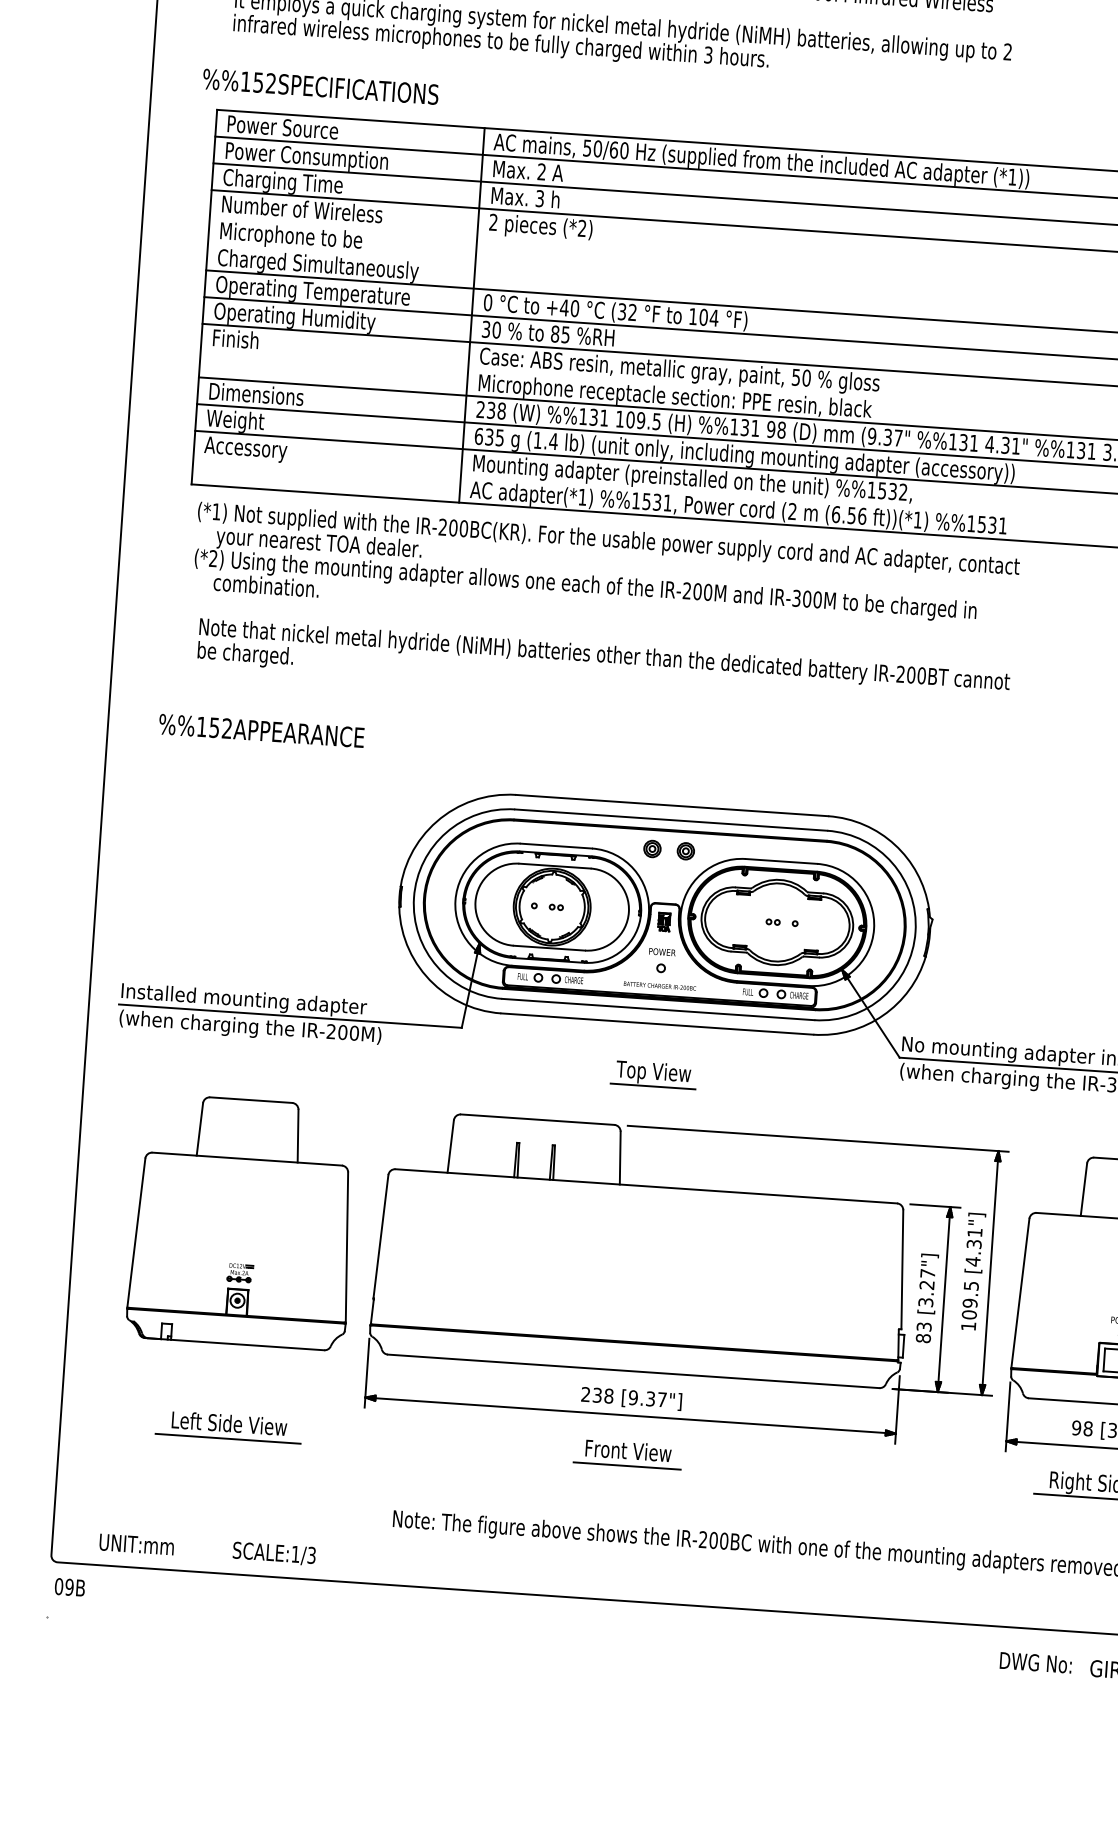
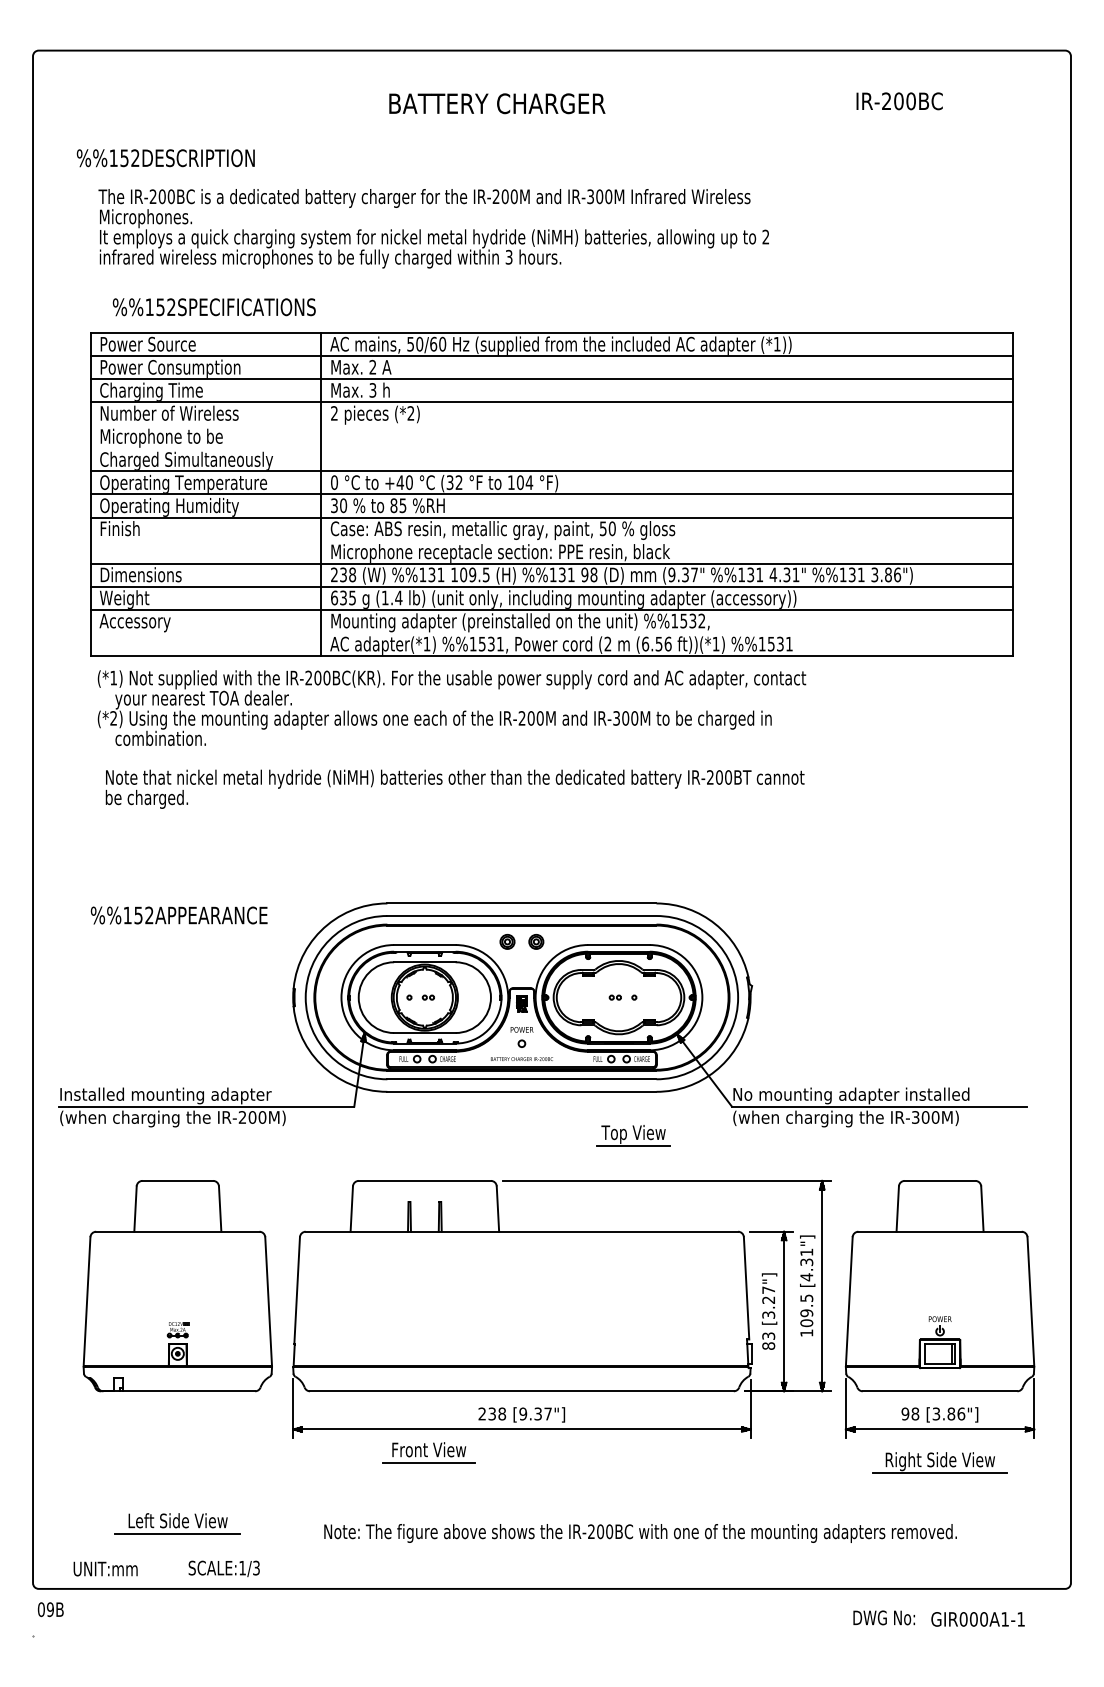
text: (319, 87) -> (213, 307), moved
text: (260, 730) -> (178, 915), moved
part: (653, 1074) -> (633, 1135), moved
part: (228, 1426) -> (177, 1523), moved
part: (627, 1453) -> (428, 1452), moved

